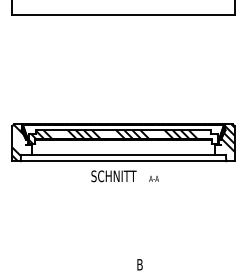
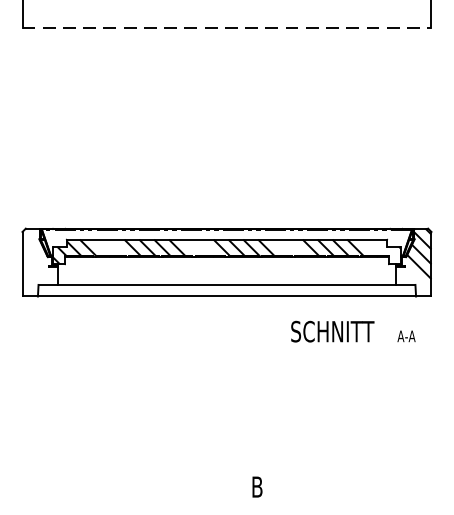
line: (123, 15) -> (227, 28), solid -> dashed
hatch: (17, 142) -> (31, 262), removed
text: (124, 176) -> (352, 332), moved

